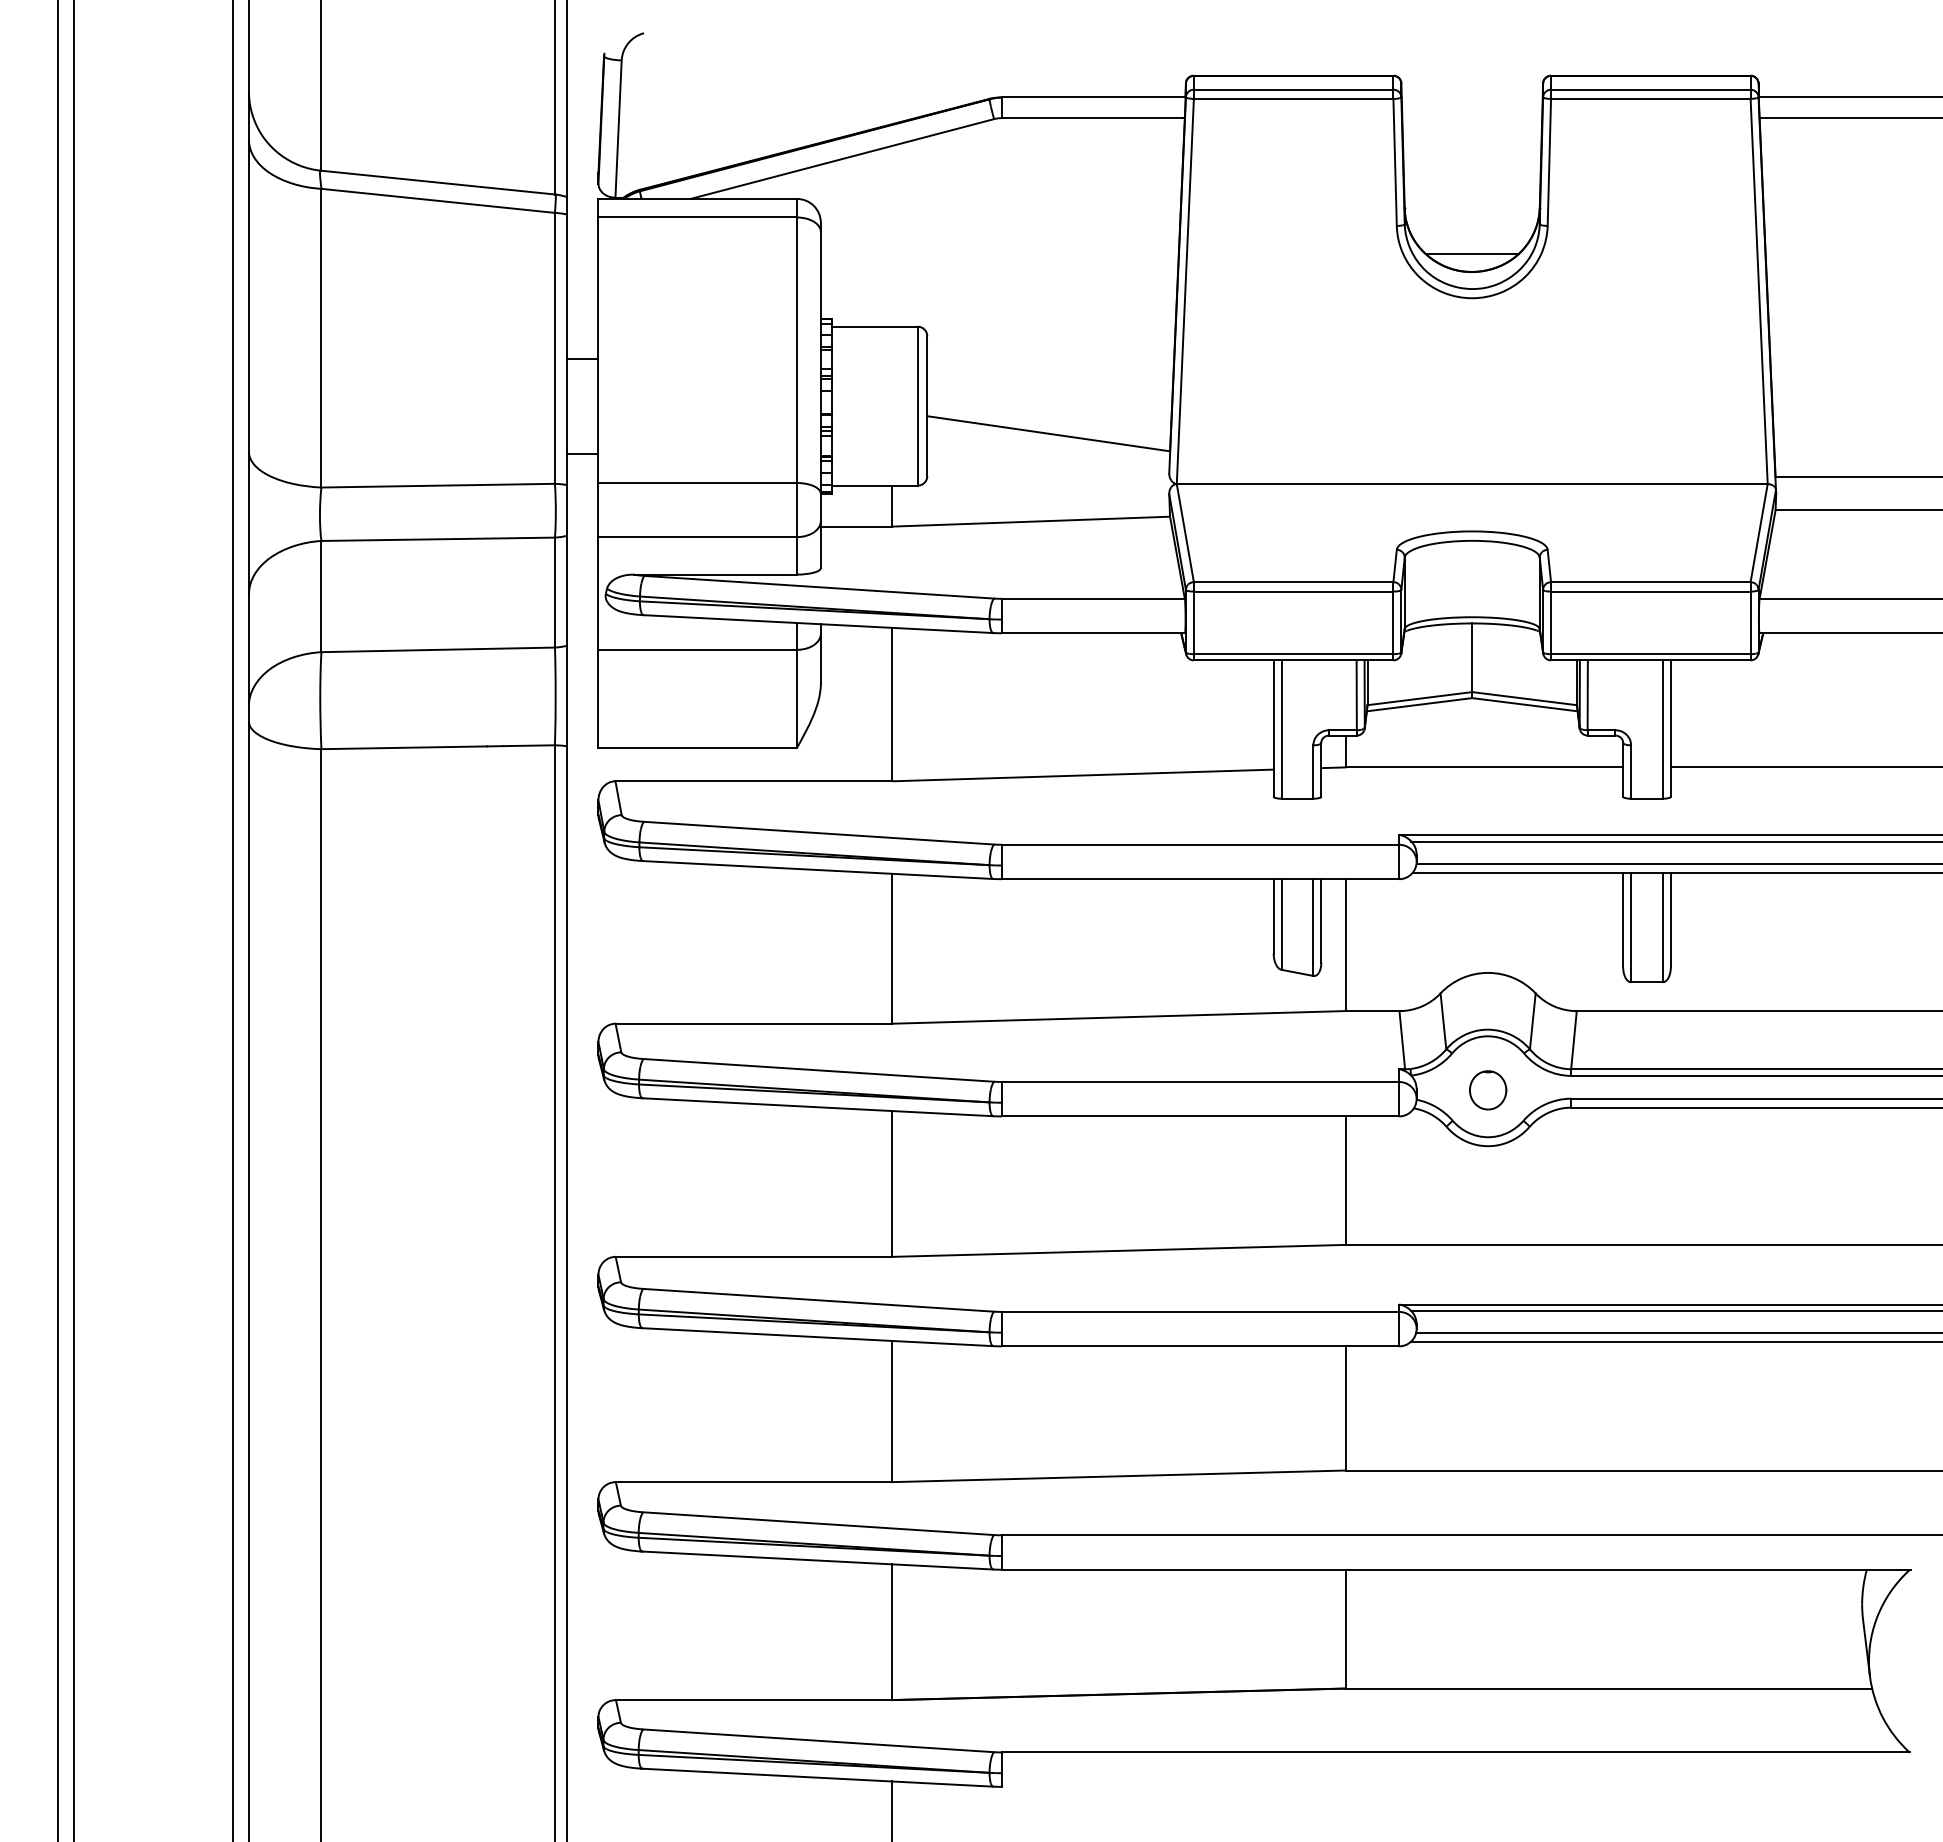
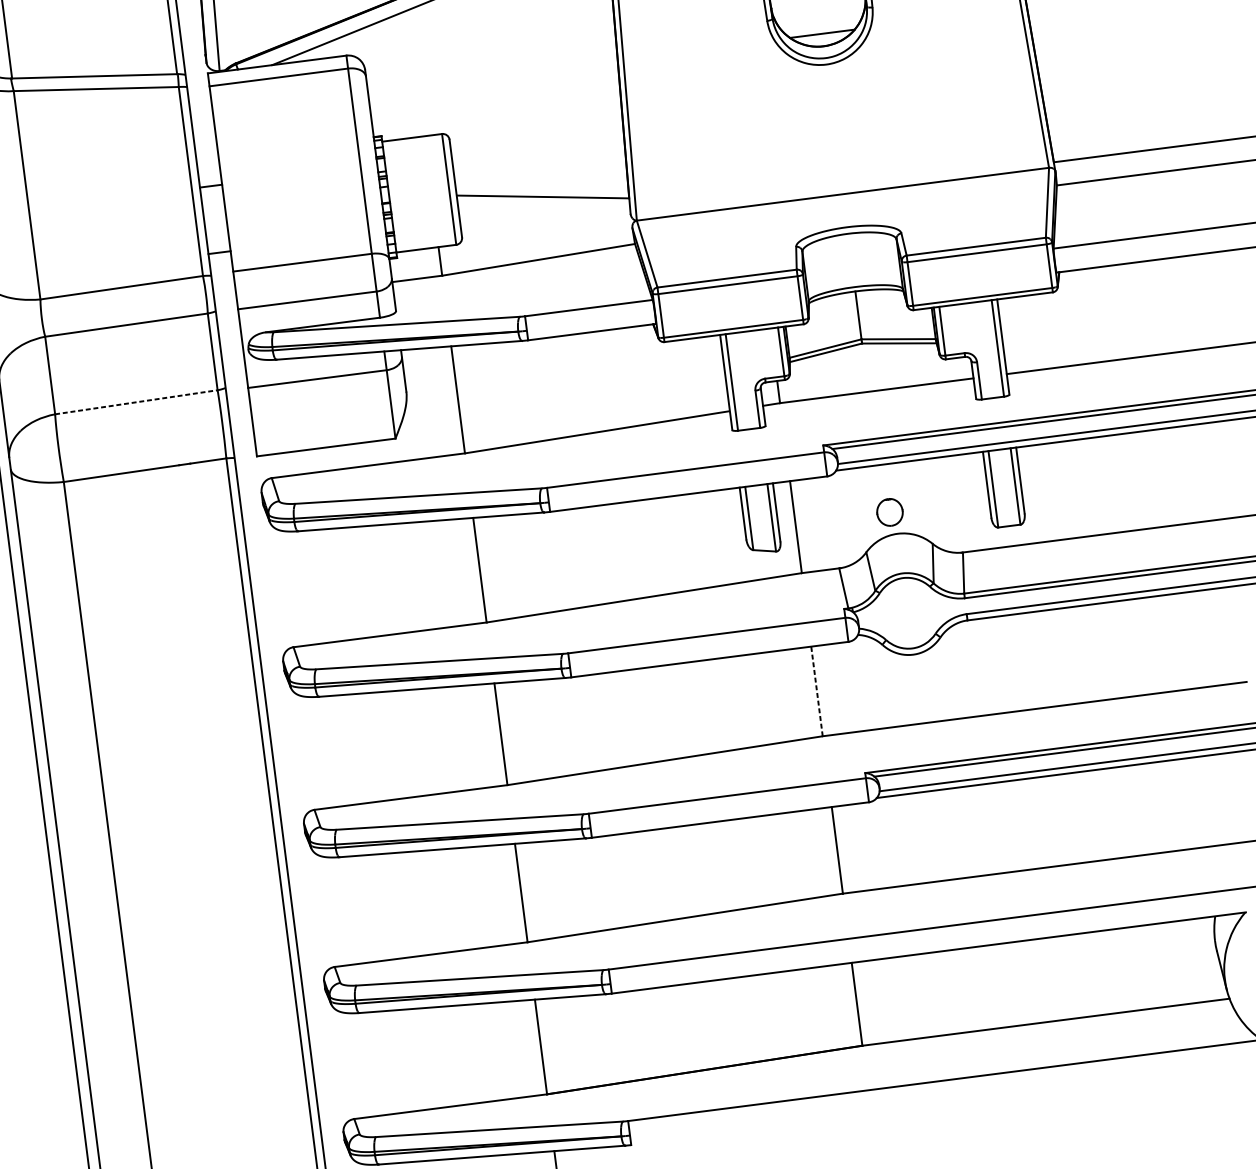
line: (438, 649) -> (136, 402), solid -> dashed
part: (1488, 1090) -> (890, 512), moved
line: (1345, 1180) -> (816, 691), solid -> dashed

